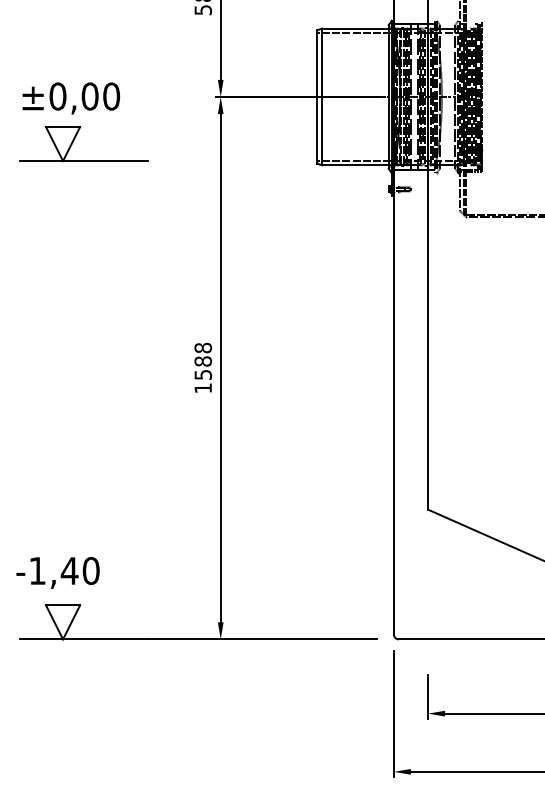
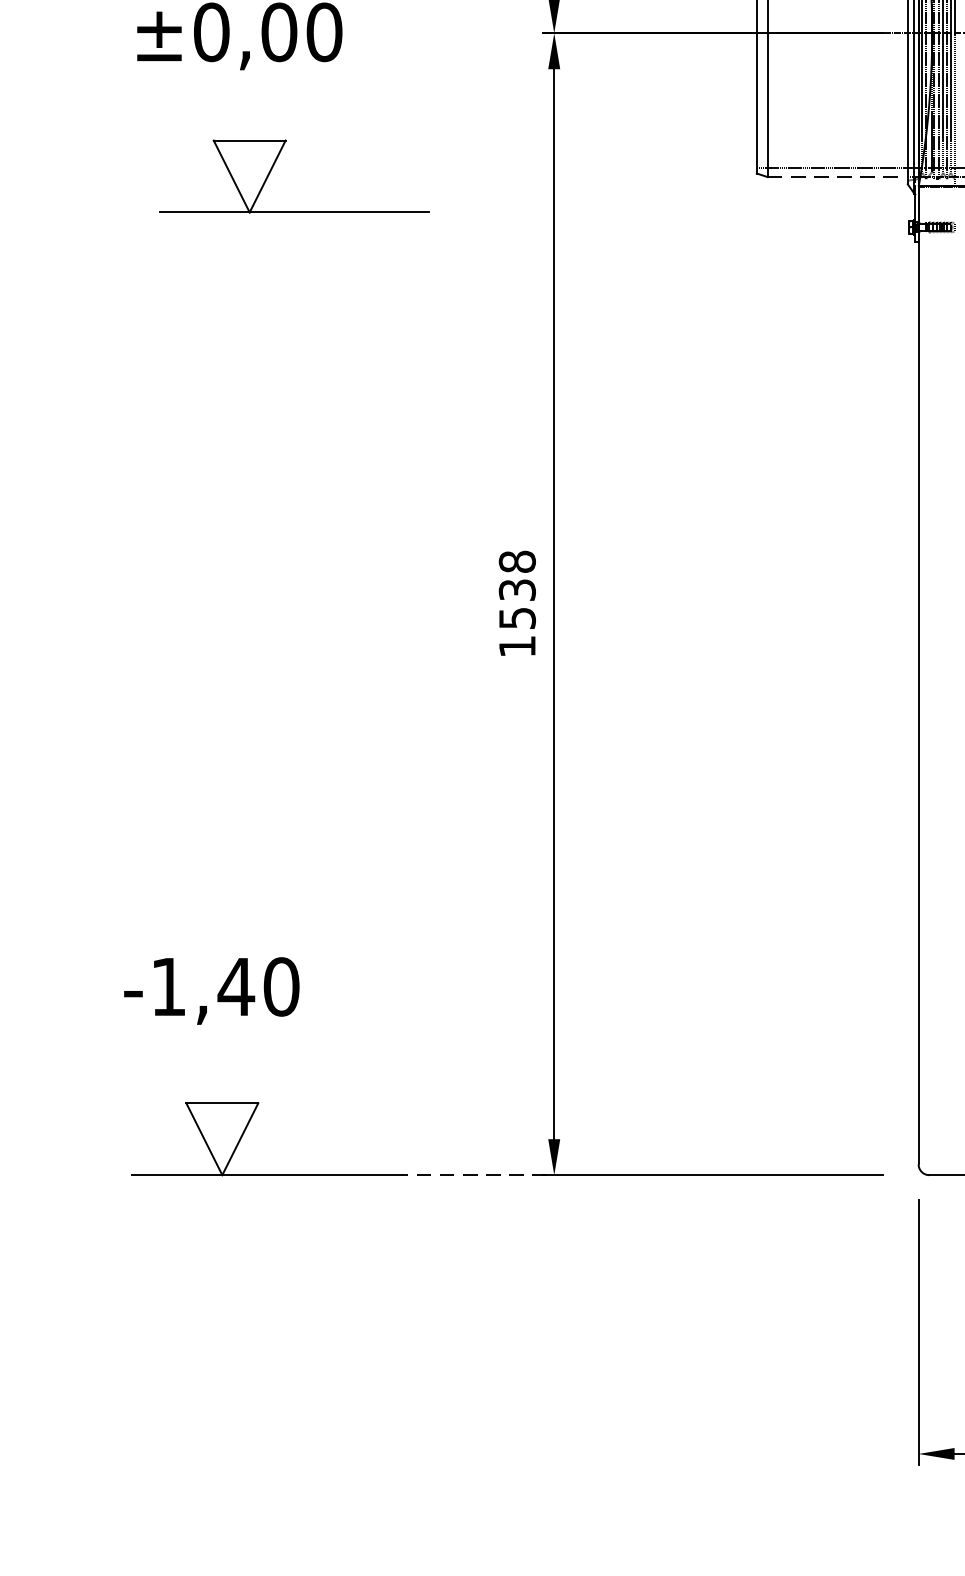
part: (75, 138) -> (275, 164), moved
line: (355, 165) -> (837, 177), solid -> dashed
text: (202, 361) -> (515, 590), 1588 -> 1538
text: (57, 572) -> (210, 990), moved
line: (182, 639) -> (473, 1175), solid -> dashed

